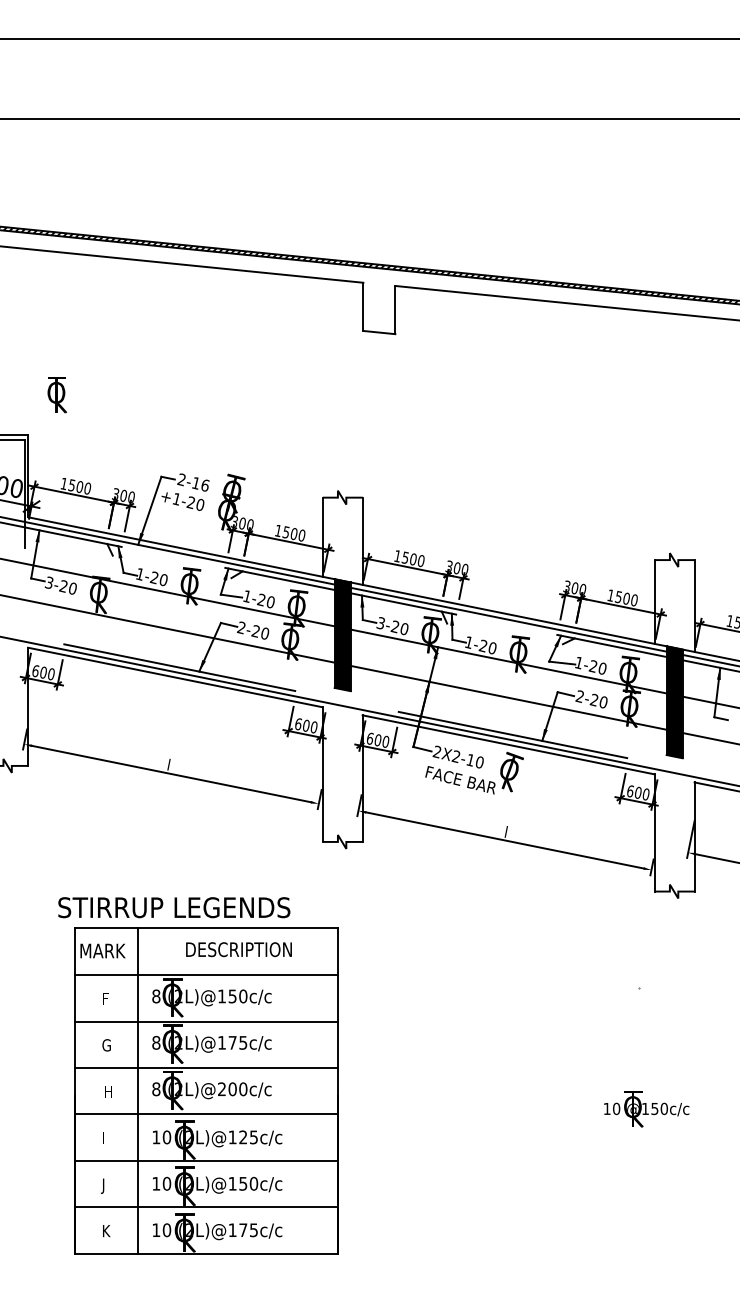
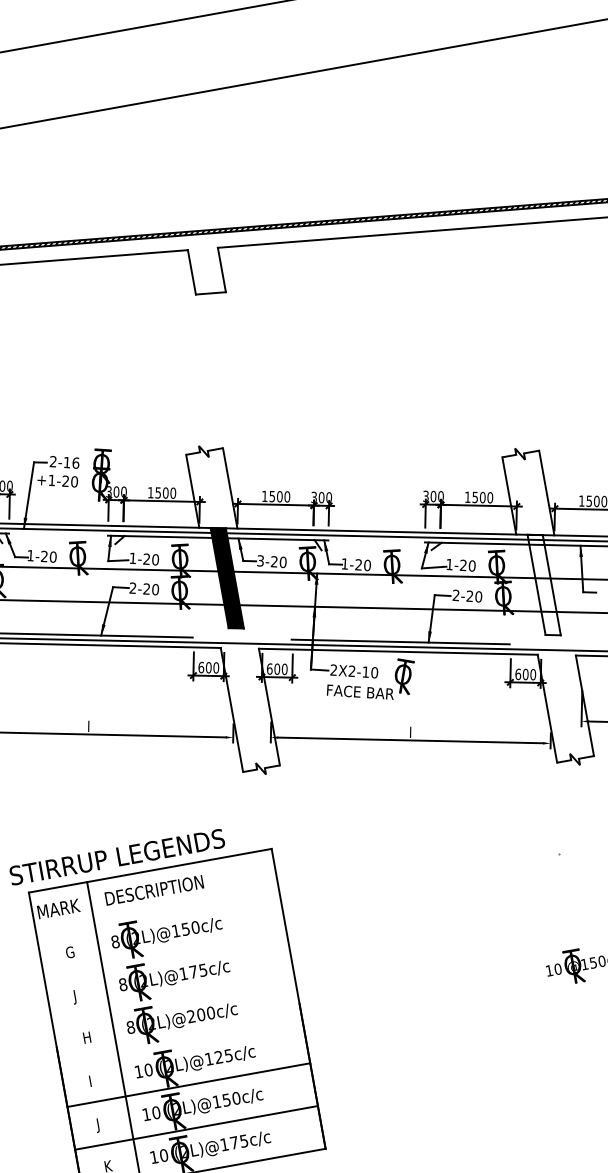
fill: (674, 702) -> (544, 585), removed
text: (238, 949) -> (153, 890), moved
line: (206, 974) -> (158, 913), removed
text: (106, 998) -> (69, 952), F -> G
line: (206, 1021) -> (165, 956), removed
text: (105, 1046) -> (76, 996), G -> J
line: (206, 1068) -> (173, 999), removed
line: (206, 1114) -> (181, 1042), removed

